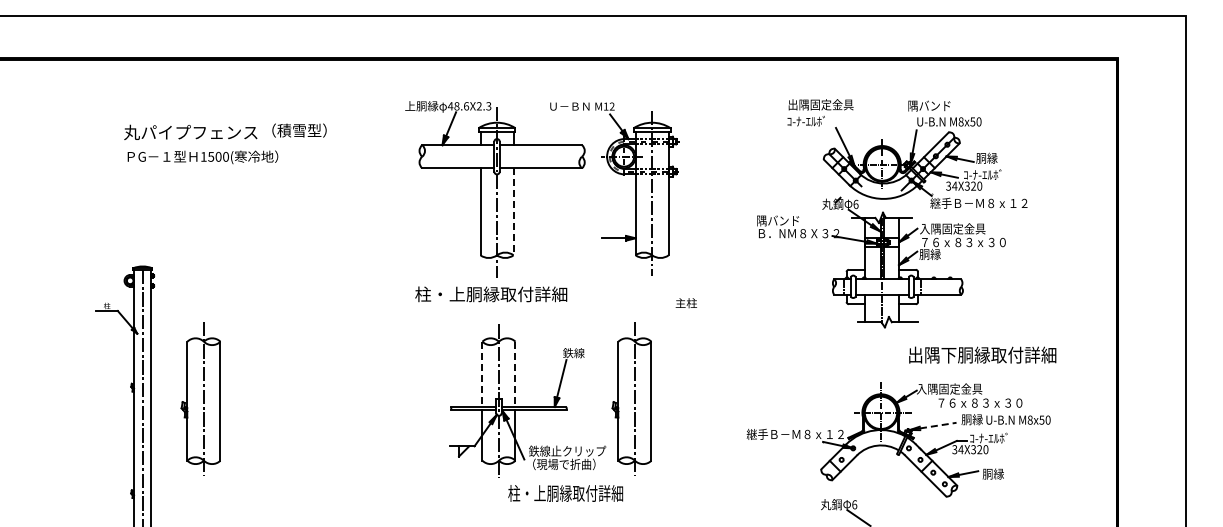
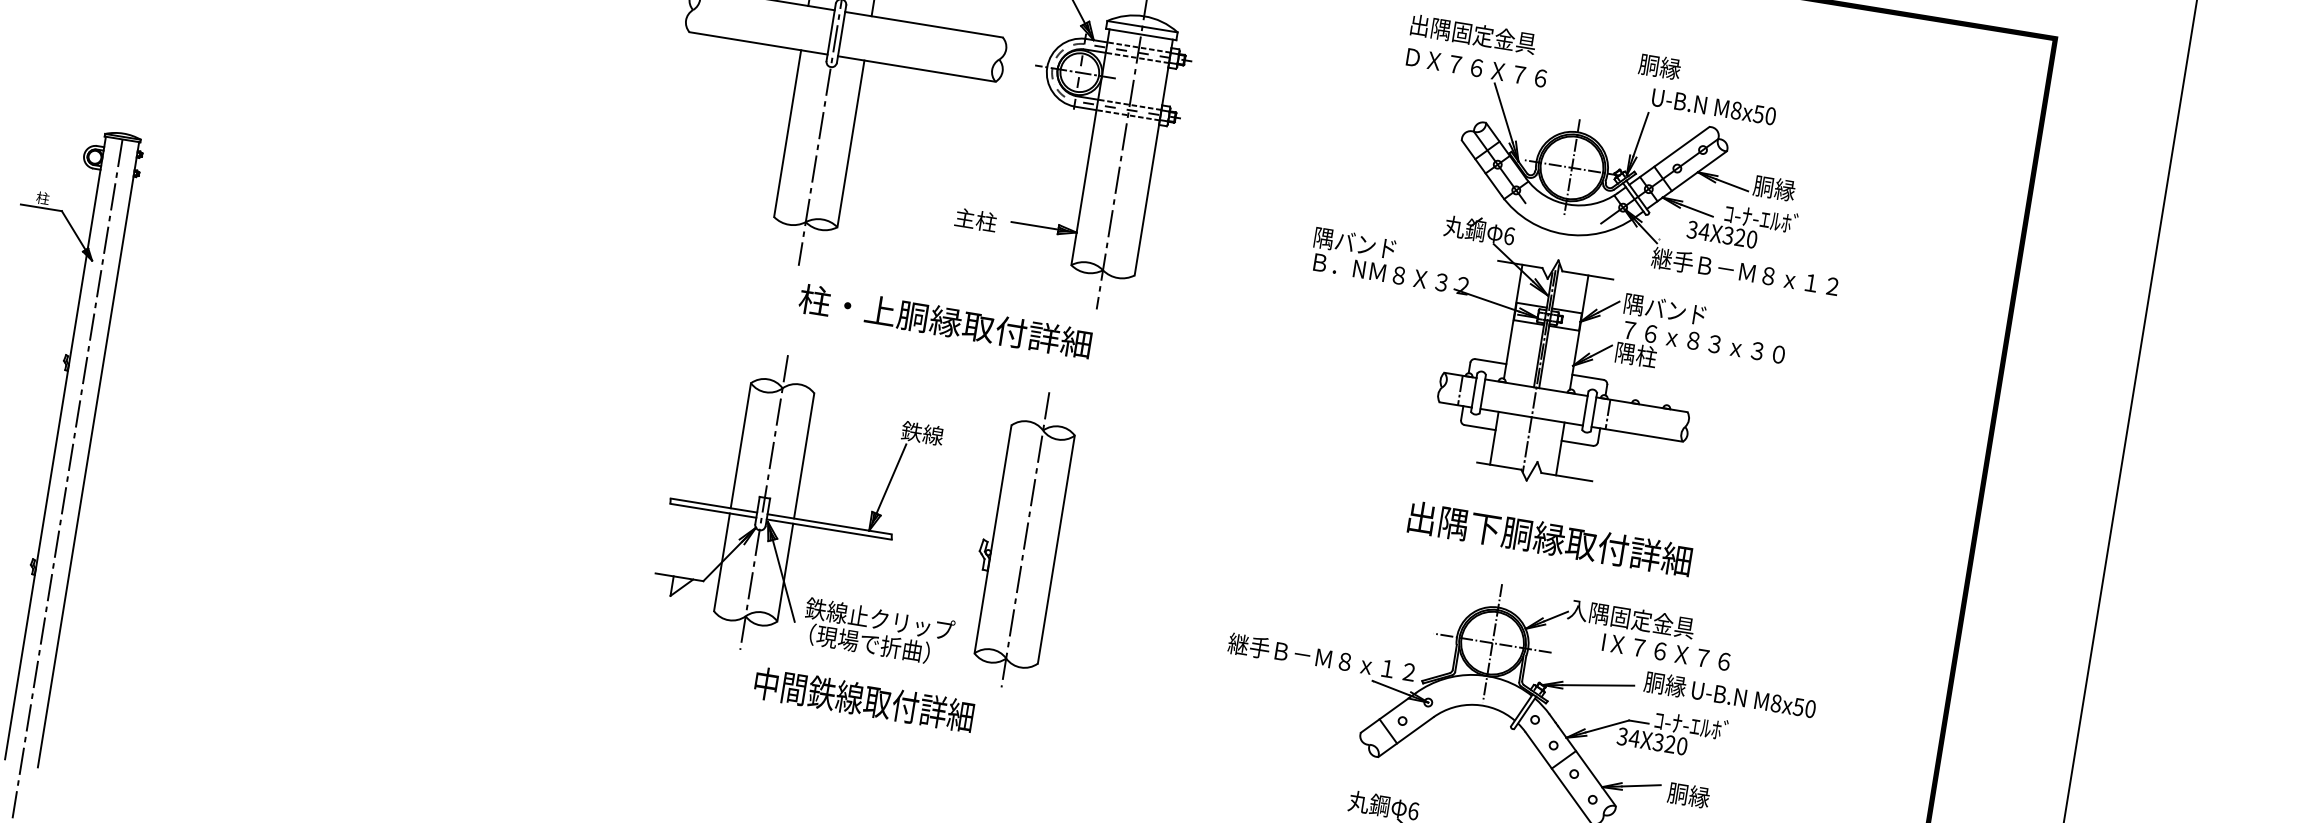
text: (929, 105) -> (1680, 69), 隅バンド -> 胴縁
text: (824, 120) -> (1475, 65), ｺ-ﾅ-ｴﾙﾎﾞ -> ＤＸ７６Ｘ７６
line: (513, 211) -> (850, 143), dashed -> solid
text: (952, 228) -> (1686, 312), 入隅固定金具 -> 隅バンド
text: (929, 253) -> (1634, 352), 胴縁 -> 隅柱
text: (491, 294) -> (945, 321), moved
text: (685, 303) -> (974, 220), moved
text: (982, 354) -> (1549, 537), moved
line: (482, 374) -> (740, 446), dashed -> solid
line: (515, 374) -> (804, 456), dashed -> solid
part: (200, 398) -> (193, 404), removed
text: (979, 402) -> (1684, 653), ７６ｘ８３ｘ３０ -> IＸ７６Ｘ７６
line: (938, 425) -> (1598, 685), dashed -> solid
text: (565, 493) -> (863, 699), 柱・上胴縁取付詳細 -> 中間鉄線取付詳細

